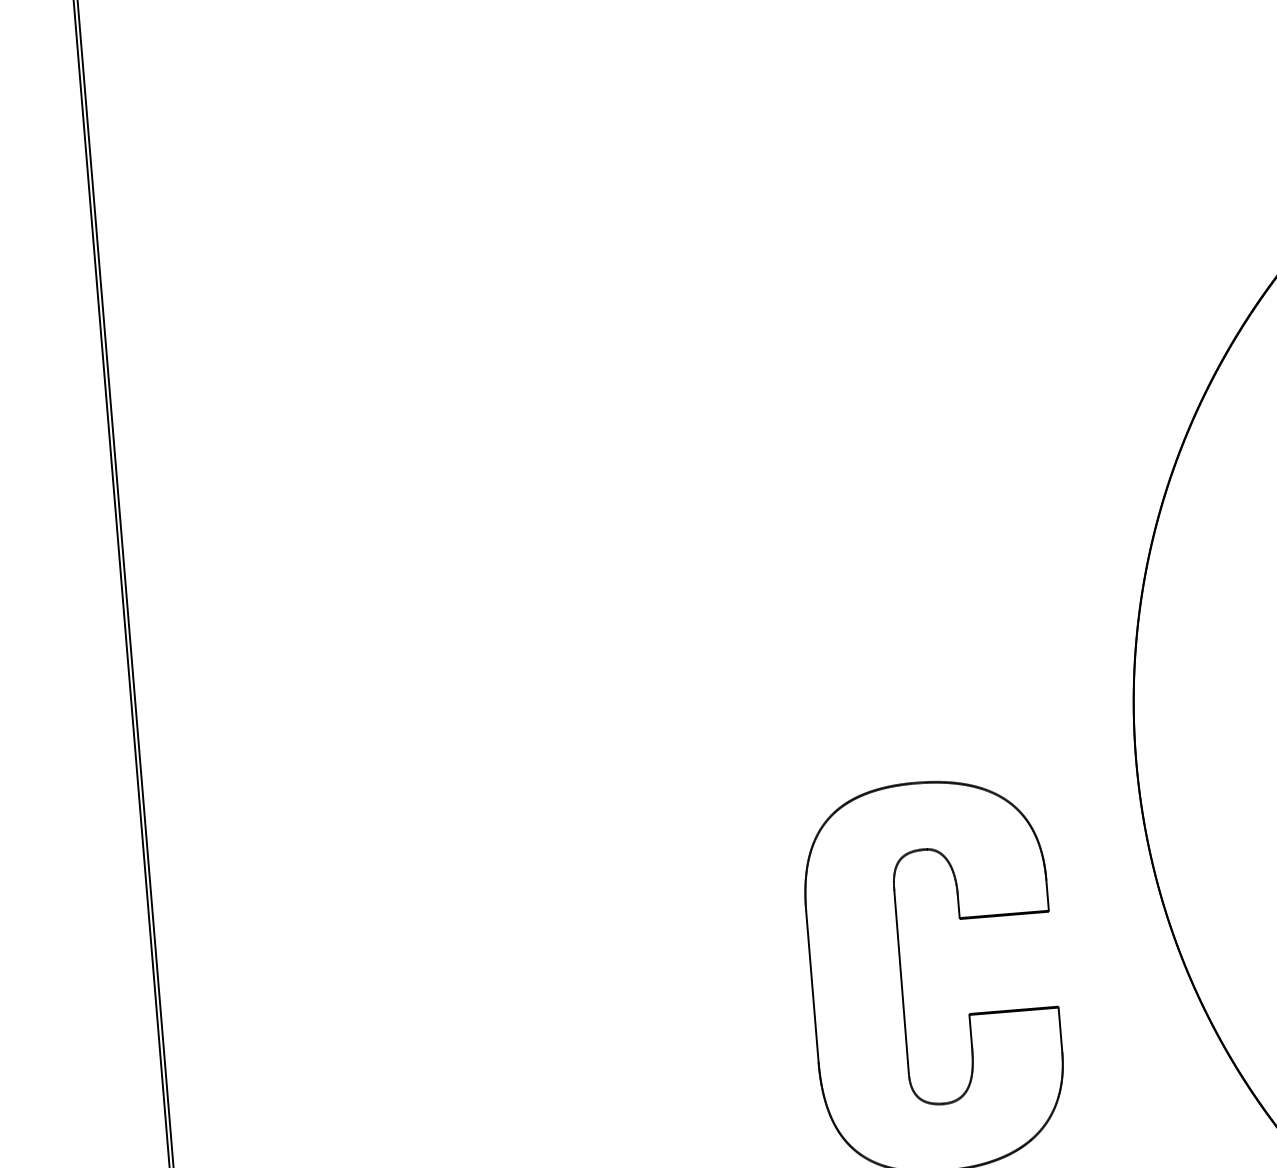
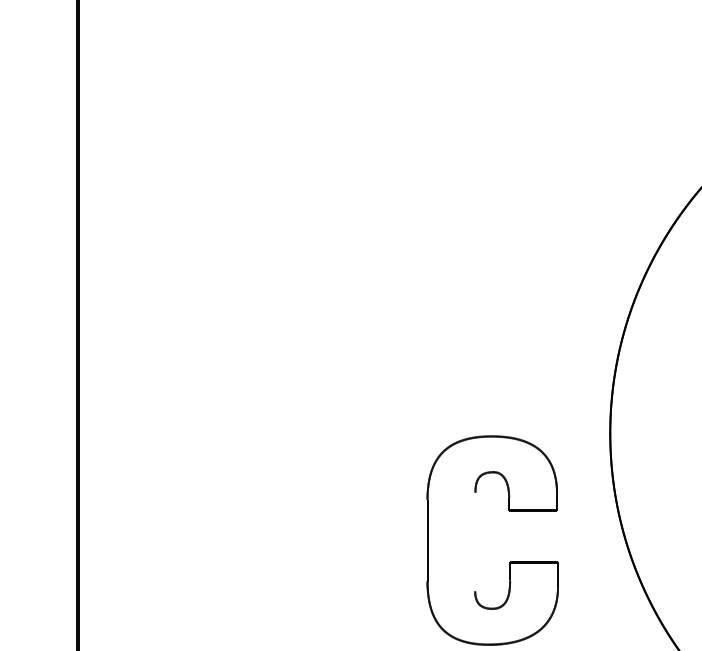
line: (901, 981) -> (475, 541), removed

